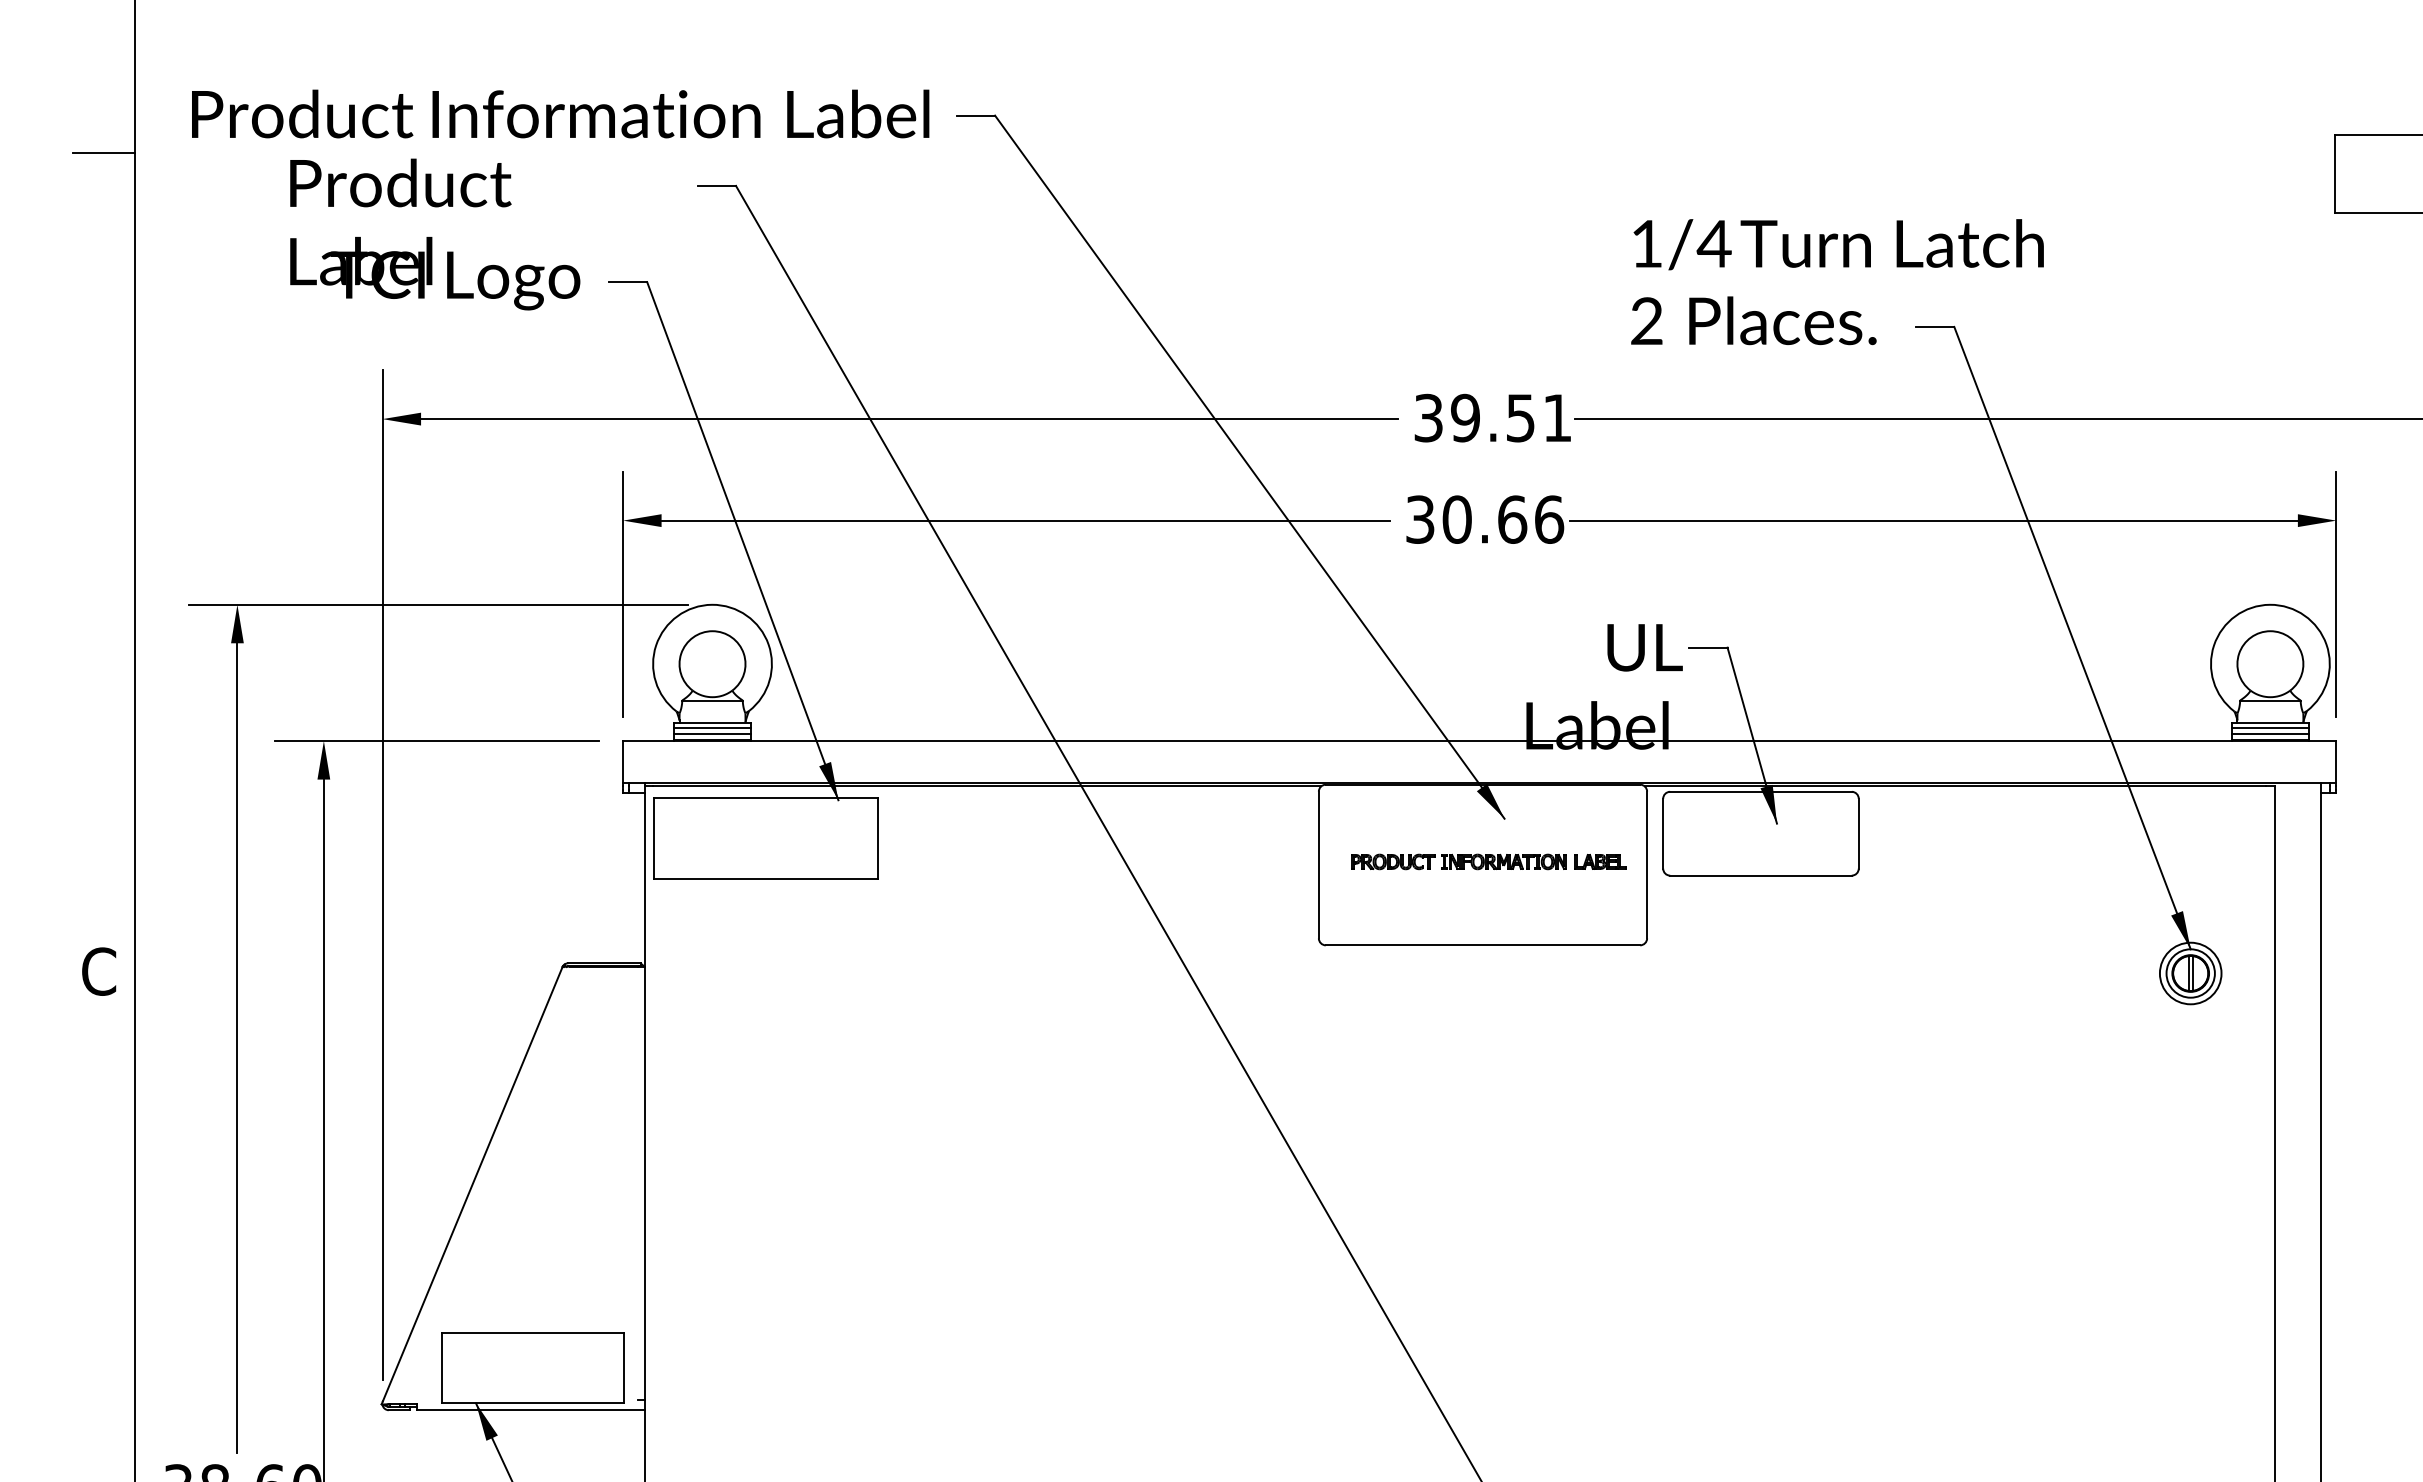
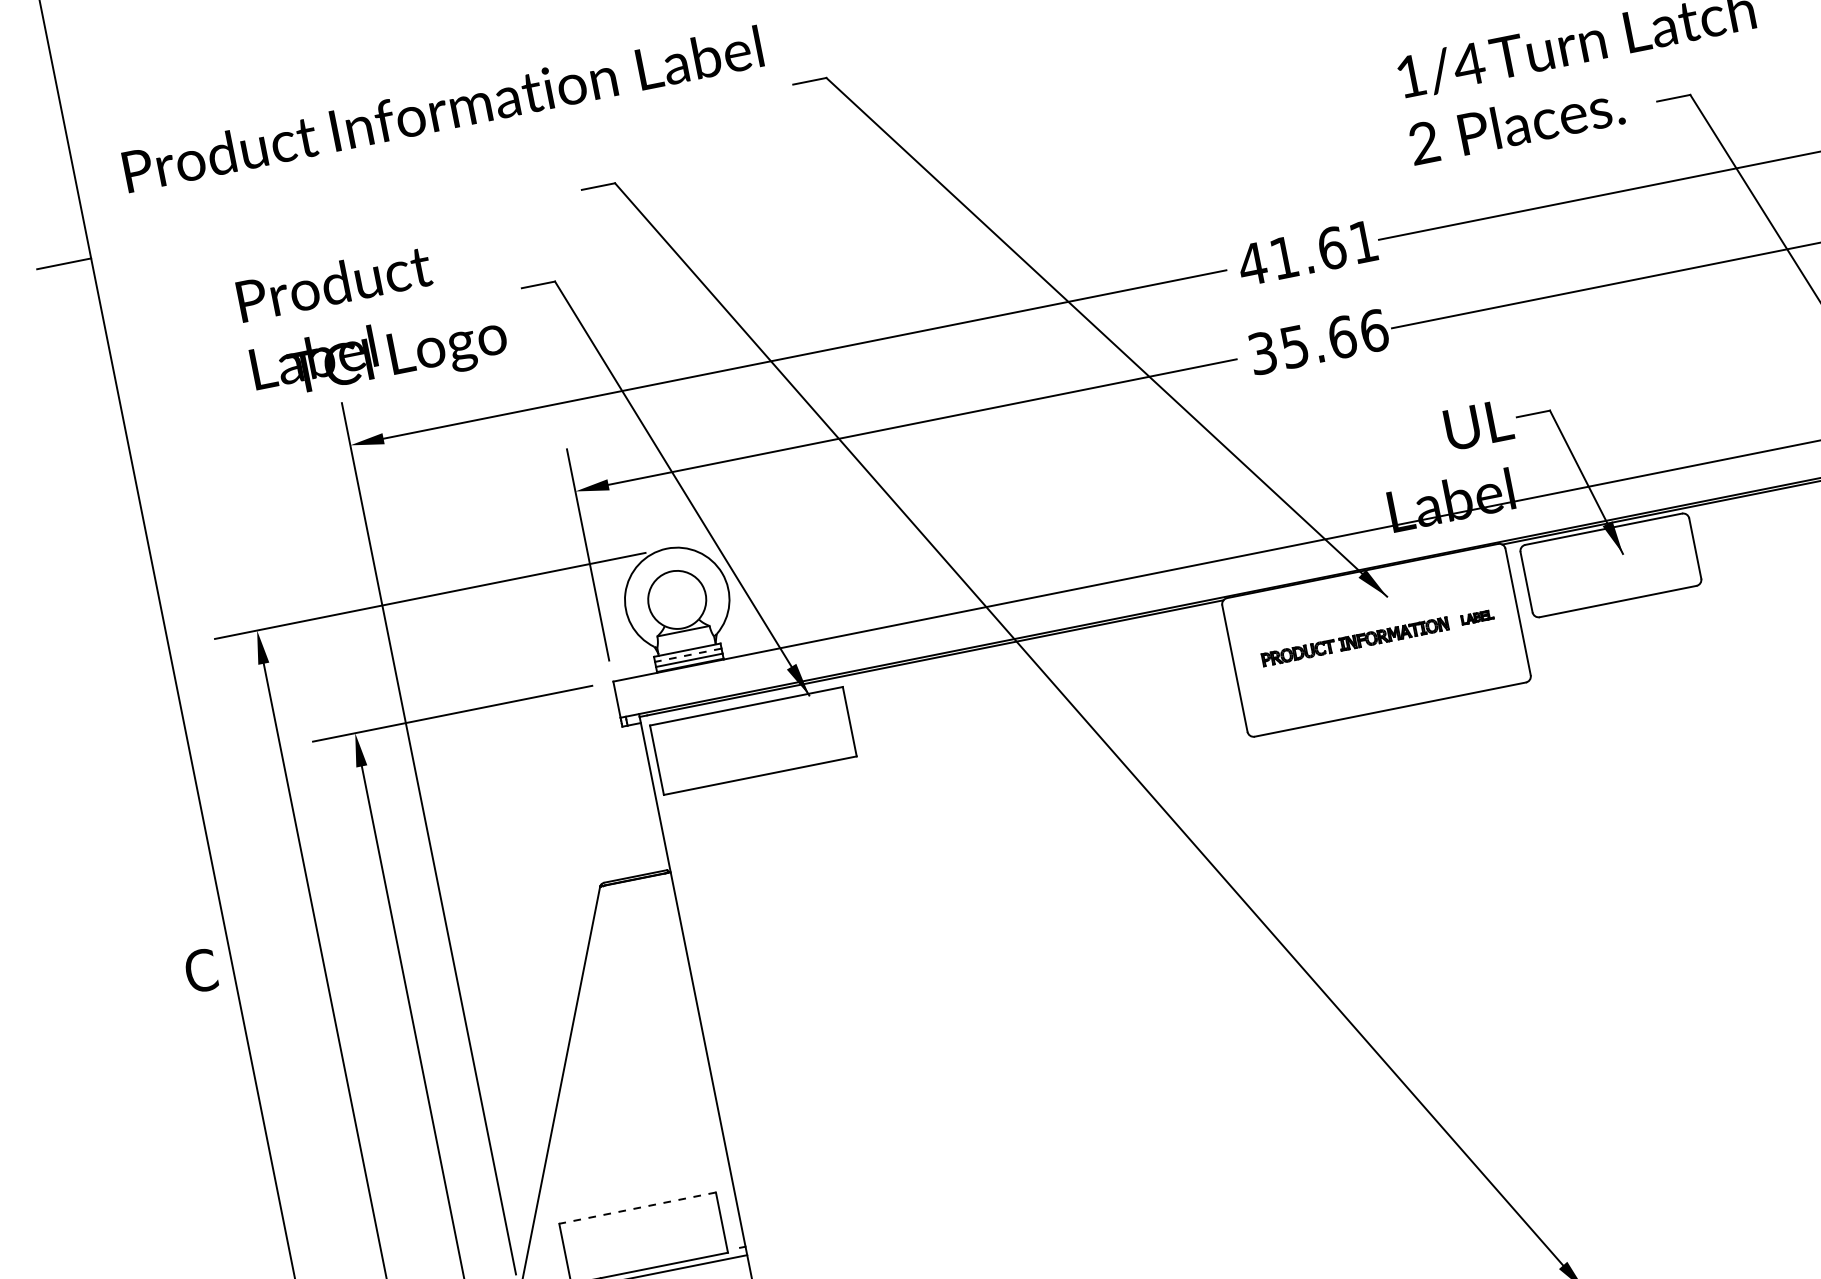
text: (560, 113) -> (442, 108), moved
text: (435, 234) -> (373, 321), moved
text: (1474, 417) -> (1292, 255), 39.51 -> 41.61
text: (1456, 519) -> (1294, 346), 30.66 -> 35.66
line: (712, 728) -> (688, 655), solid -> dashed
part: (1600, 861) -> (1477, 617), size x0.7
line: (532, 1333) -> (637, 1208), solid -> dashed

